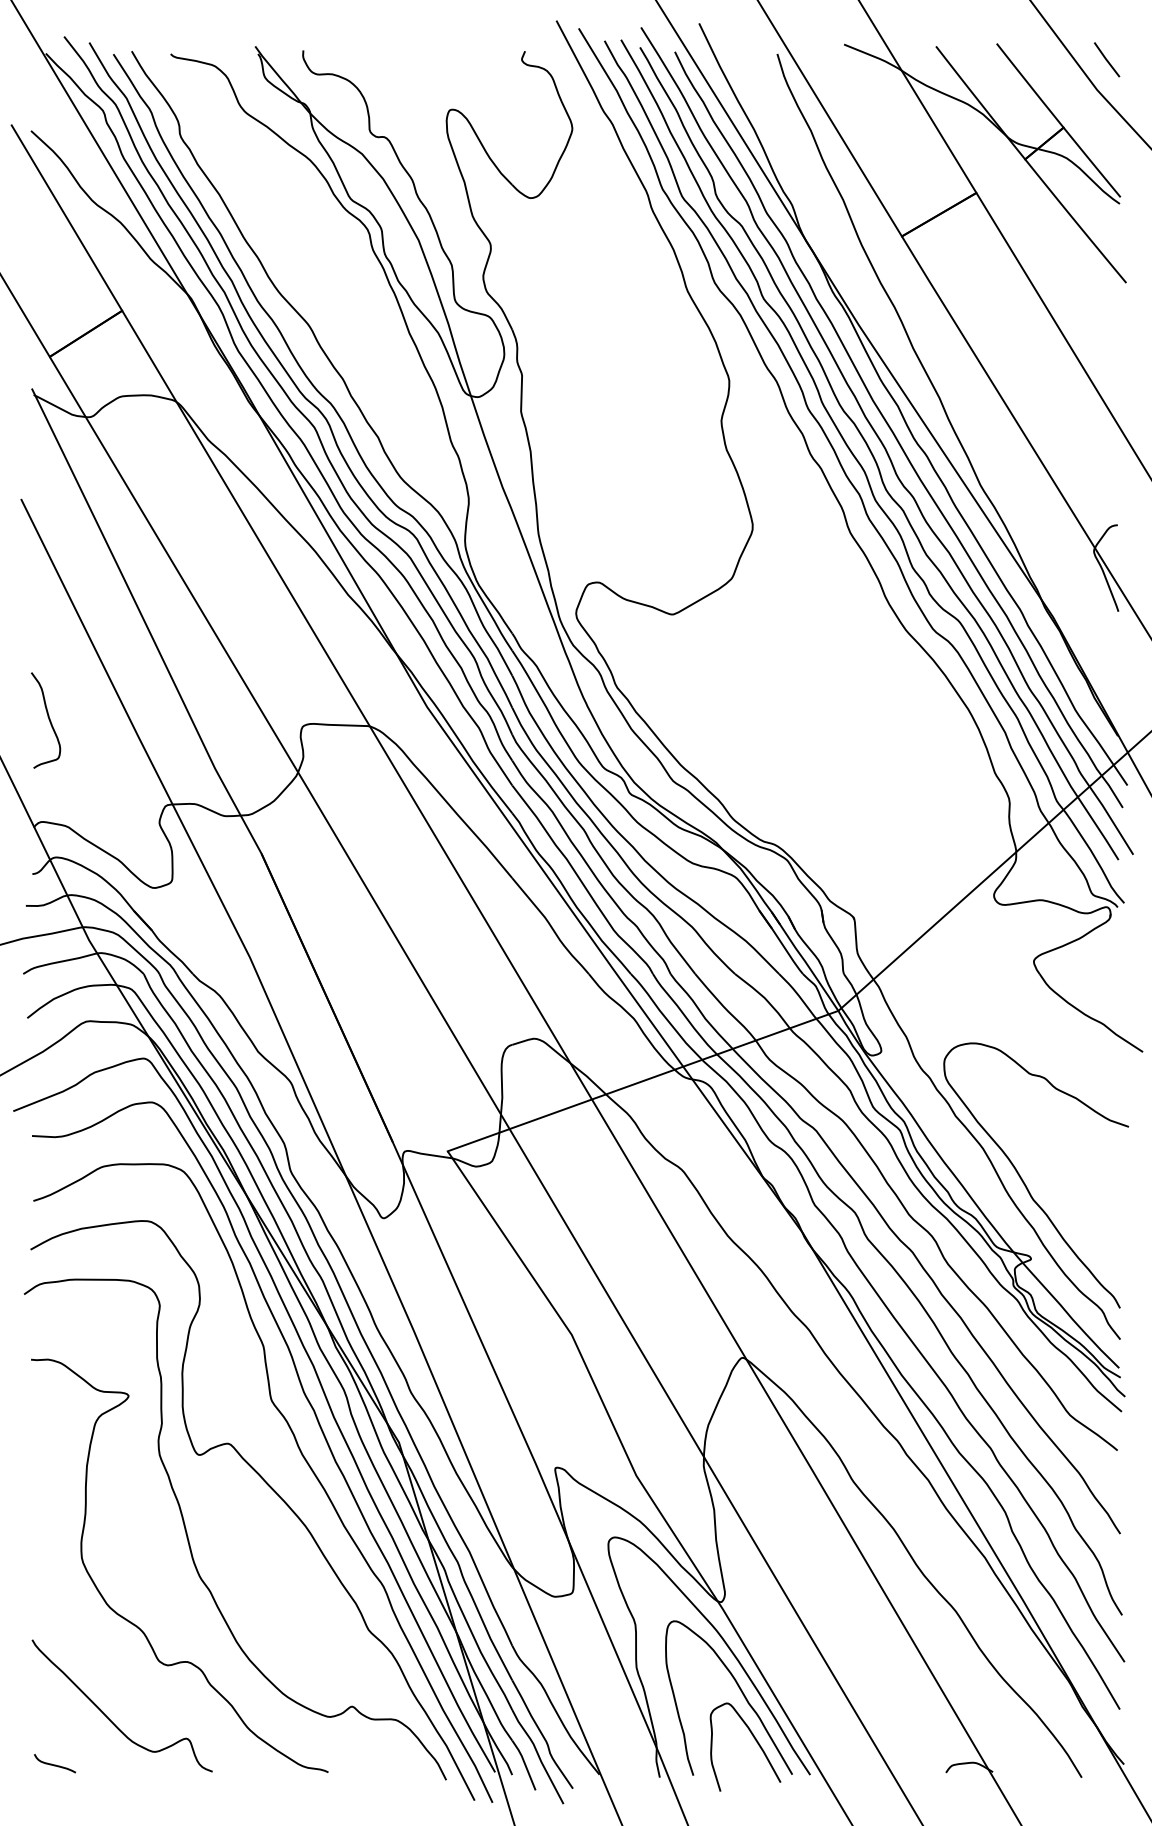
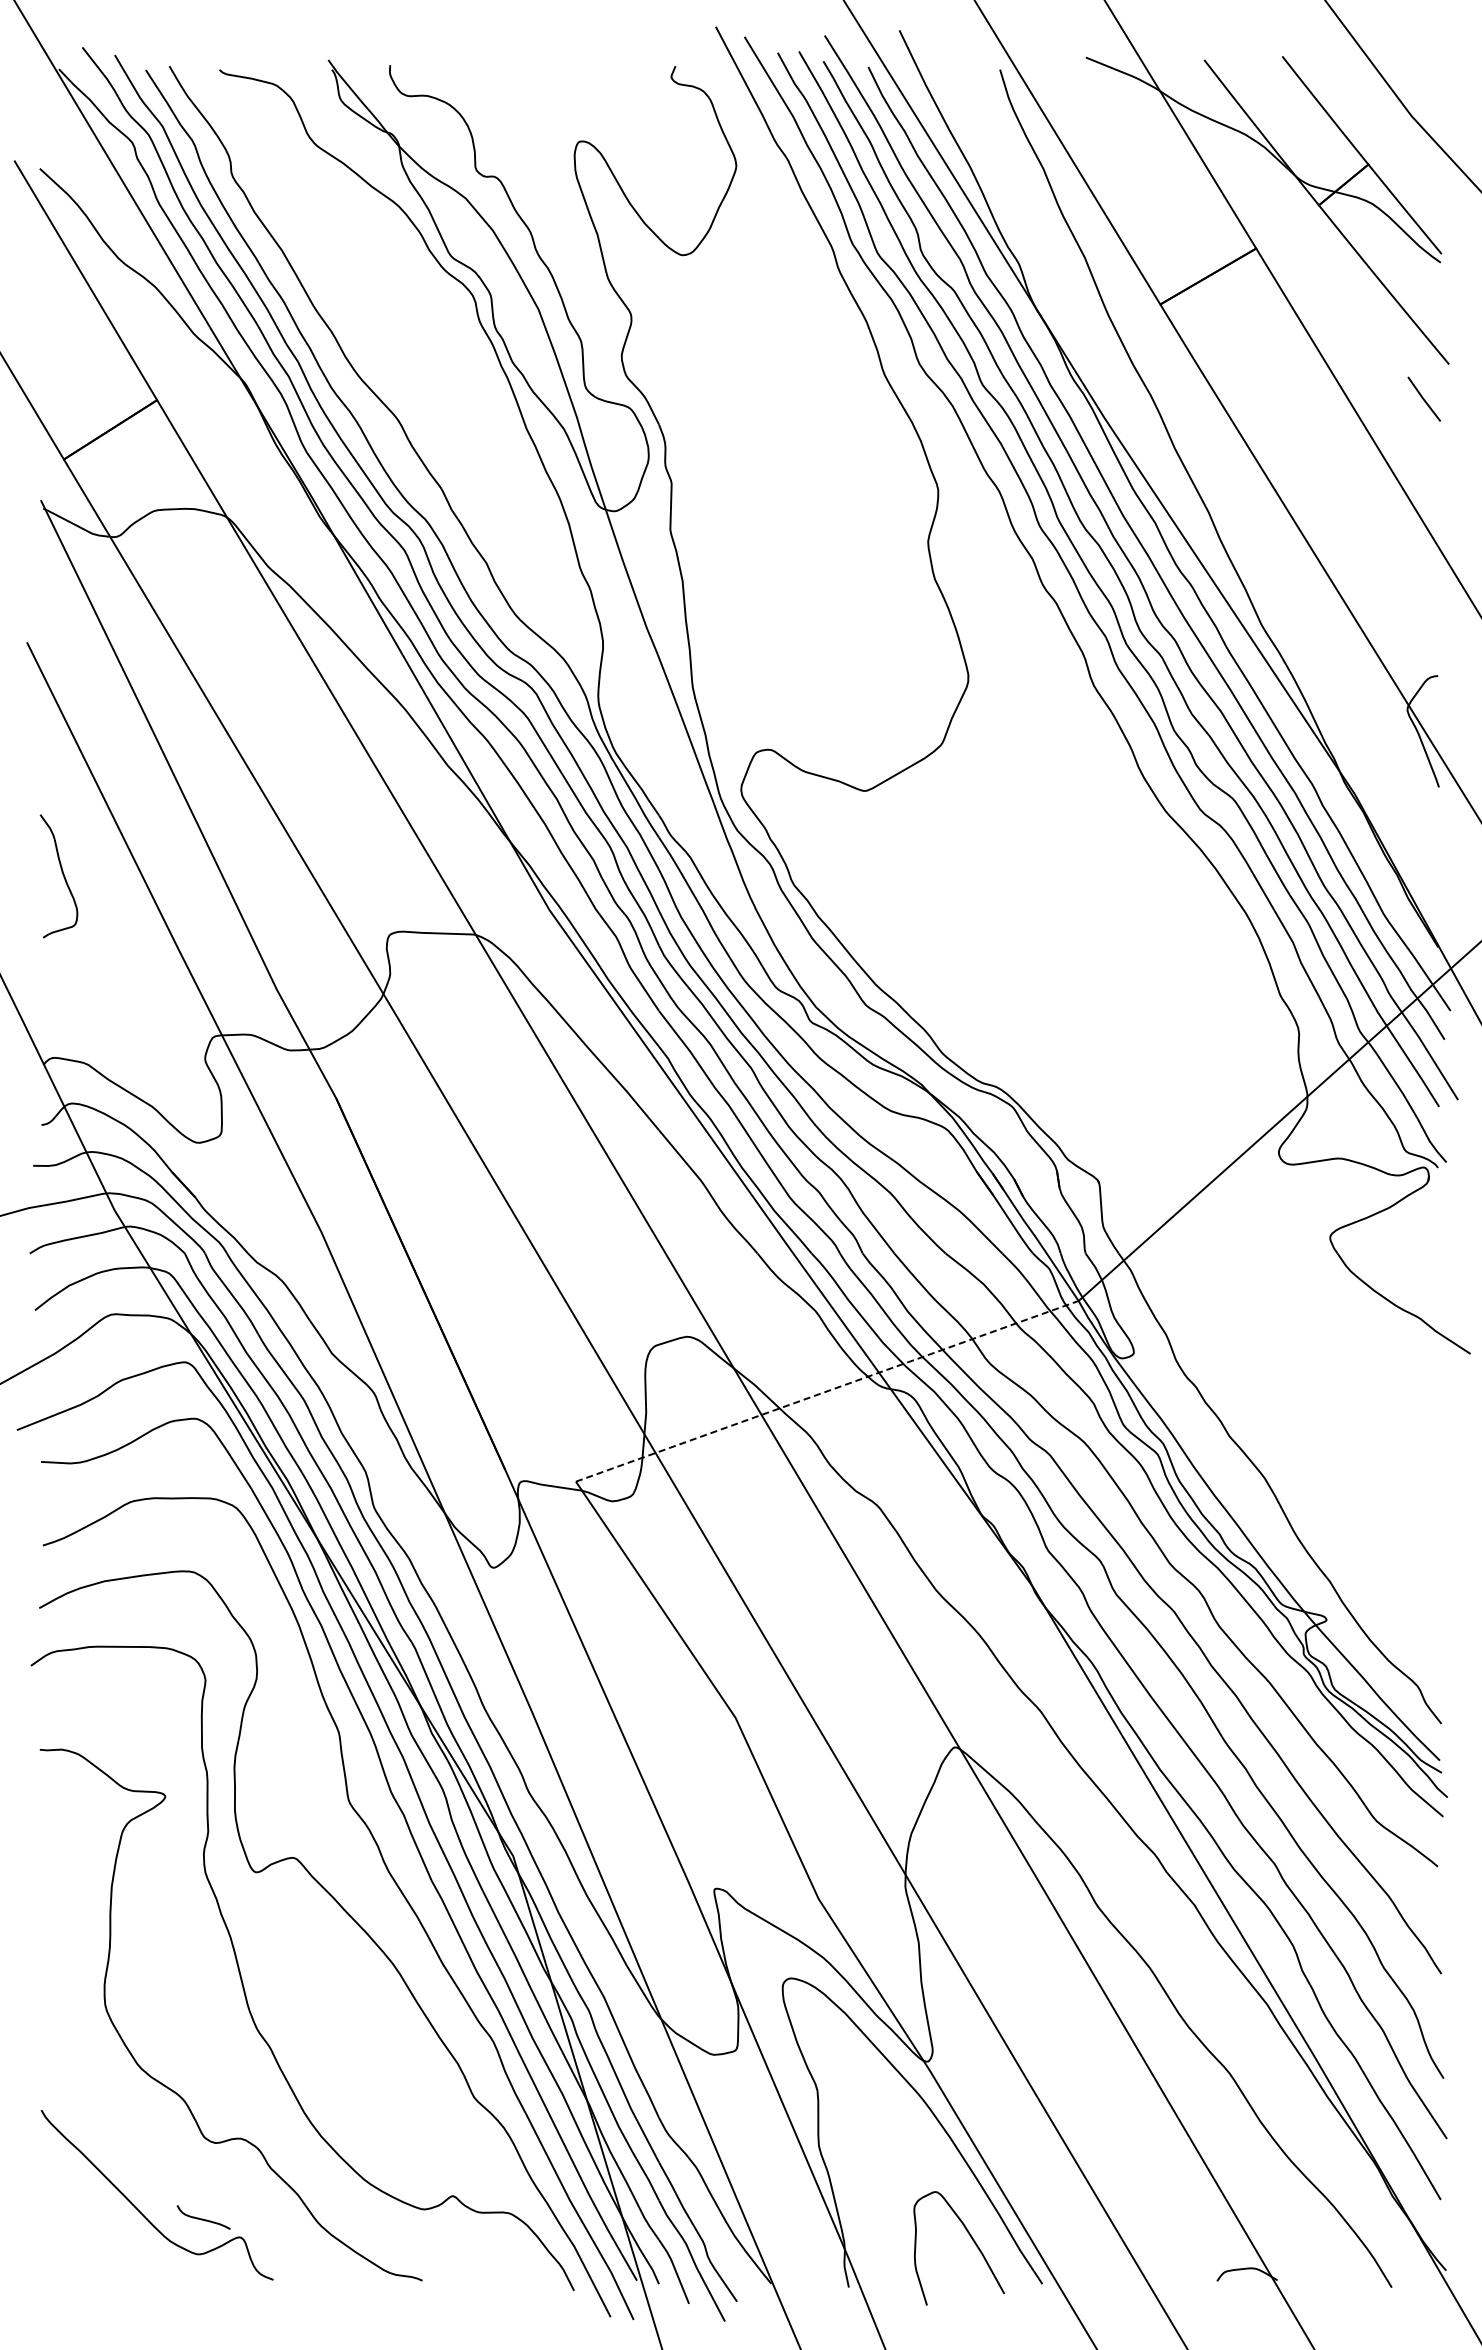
line: (1107, 59) -> (1424, 398), moved
curve: (48, 719) -> (62, 875), moved
line: (643, 1081) -> (827, 1391), solid -> dashed
curve: (1024, 1181) -> (1317, 1520), removed
curve: (741, 1692) -> (953, 2177), removed
curve: (54, 1764) -> (203, 2218), moved

